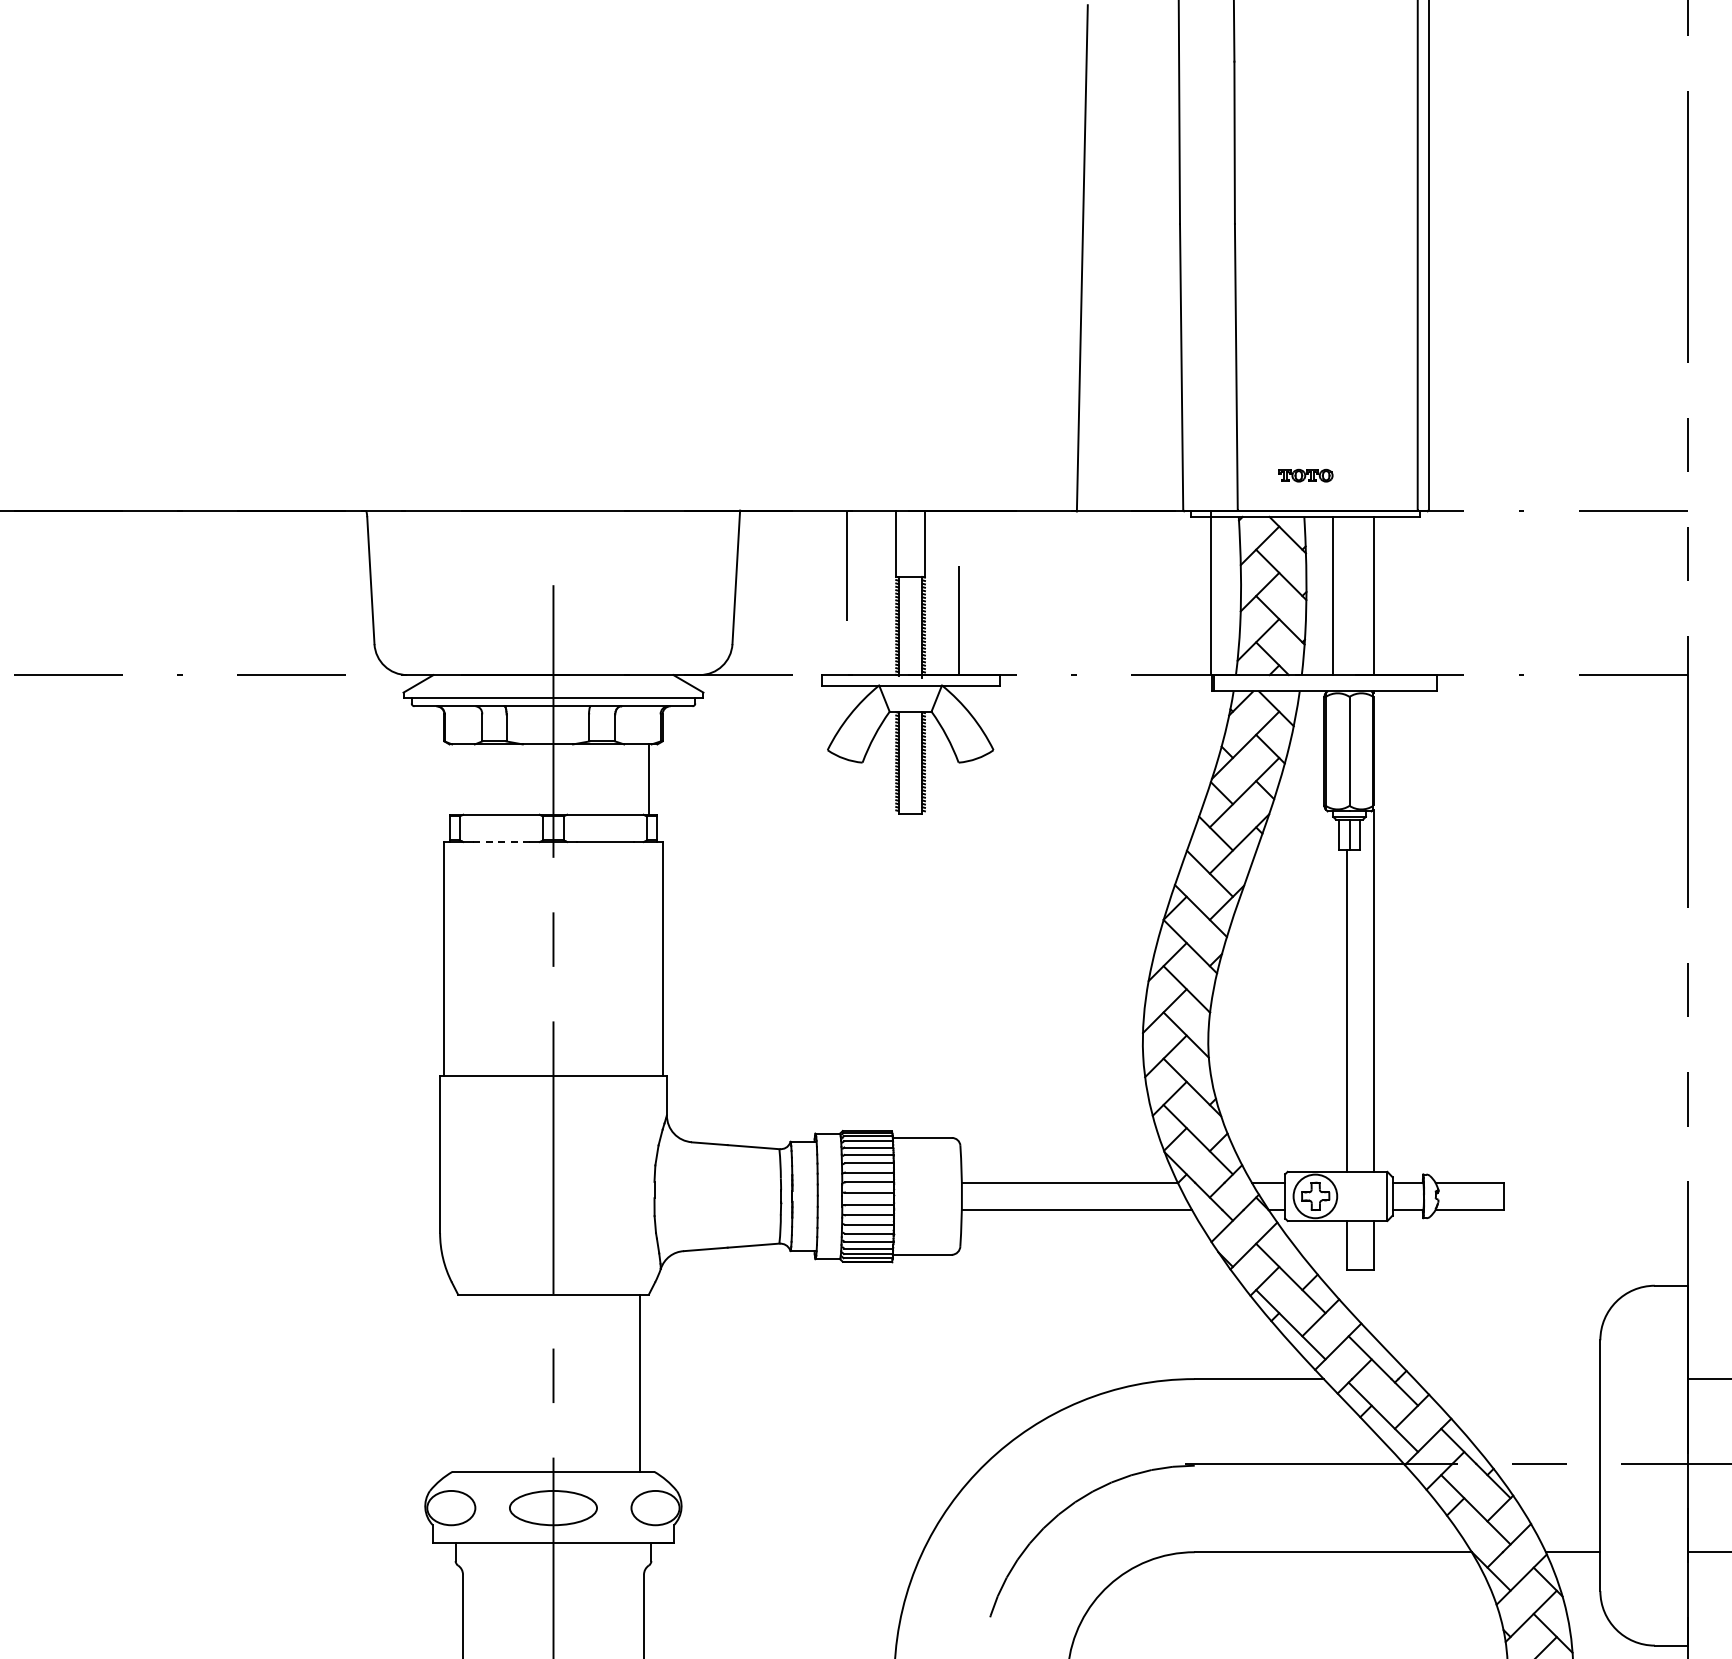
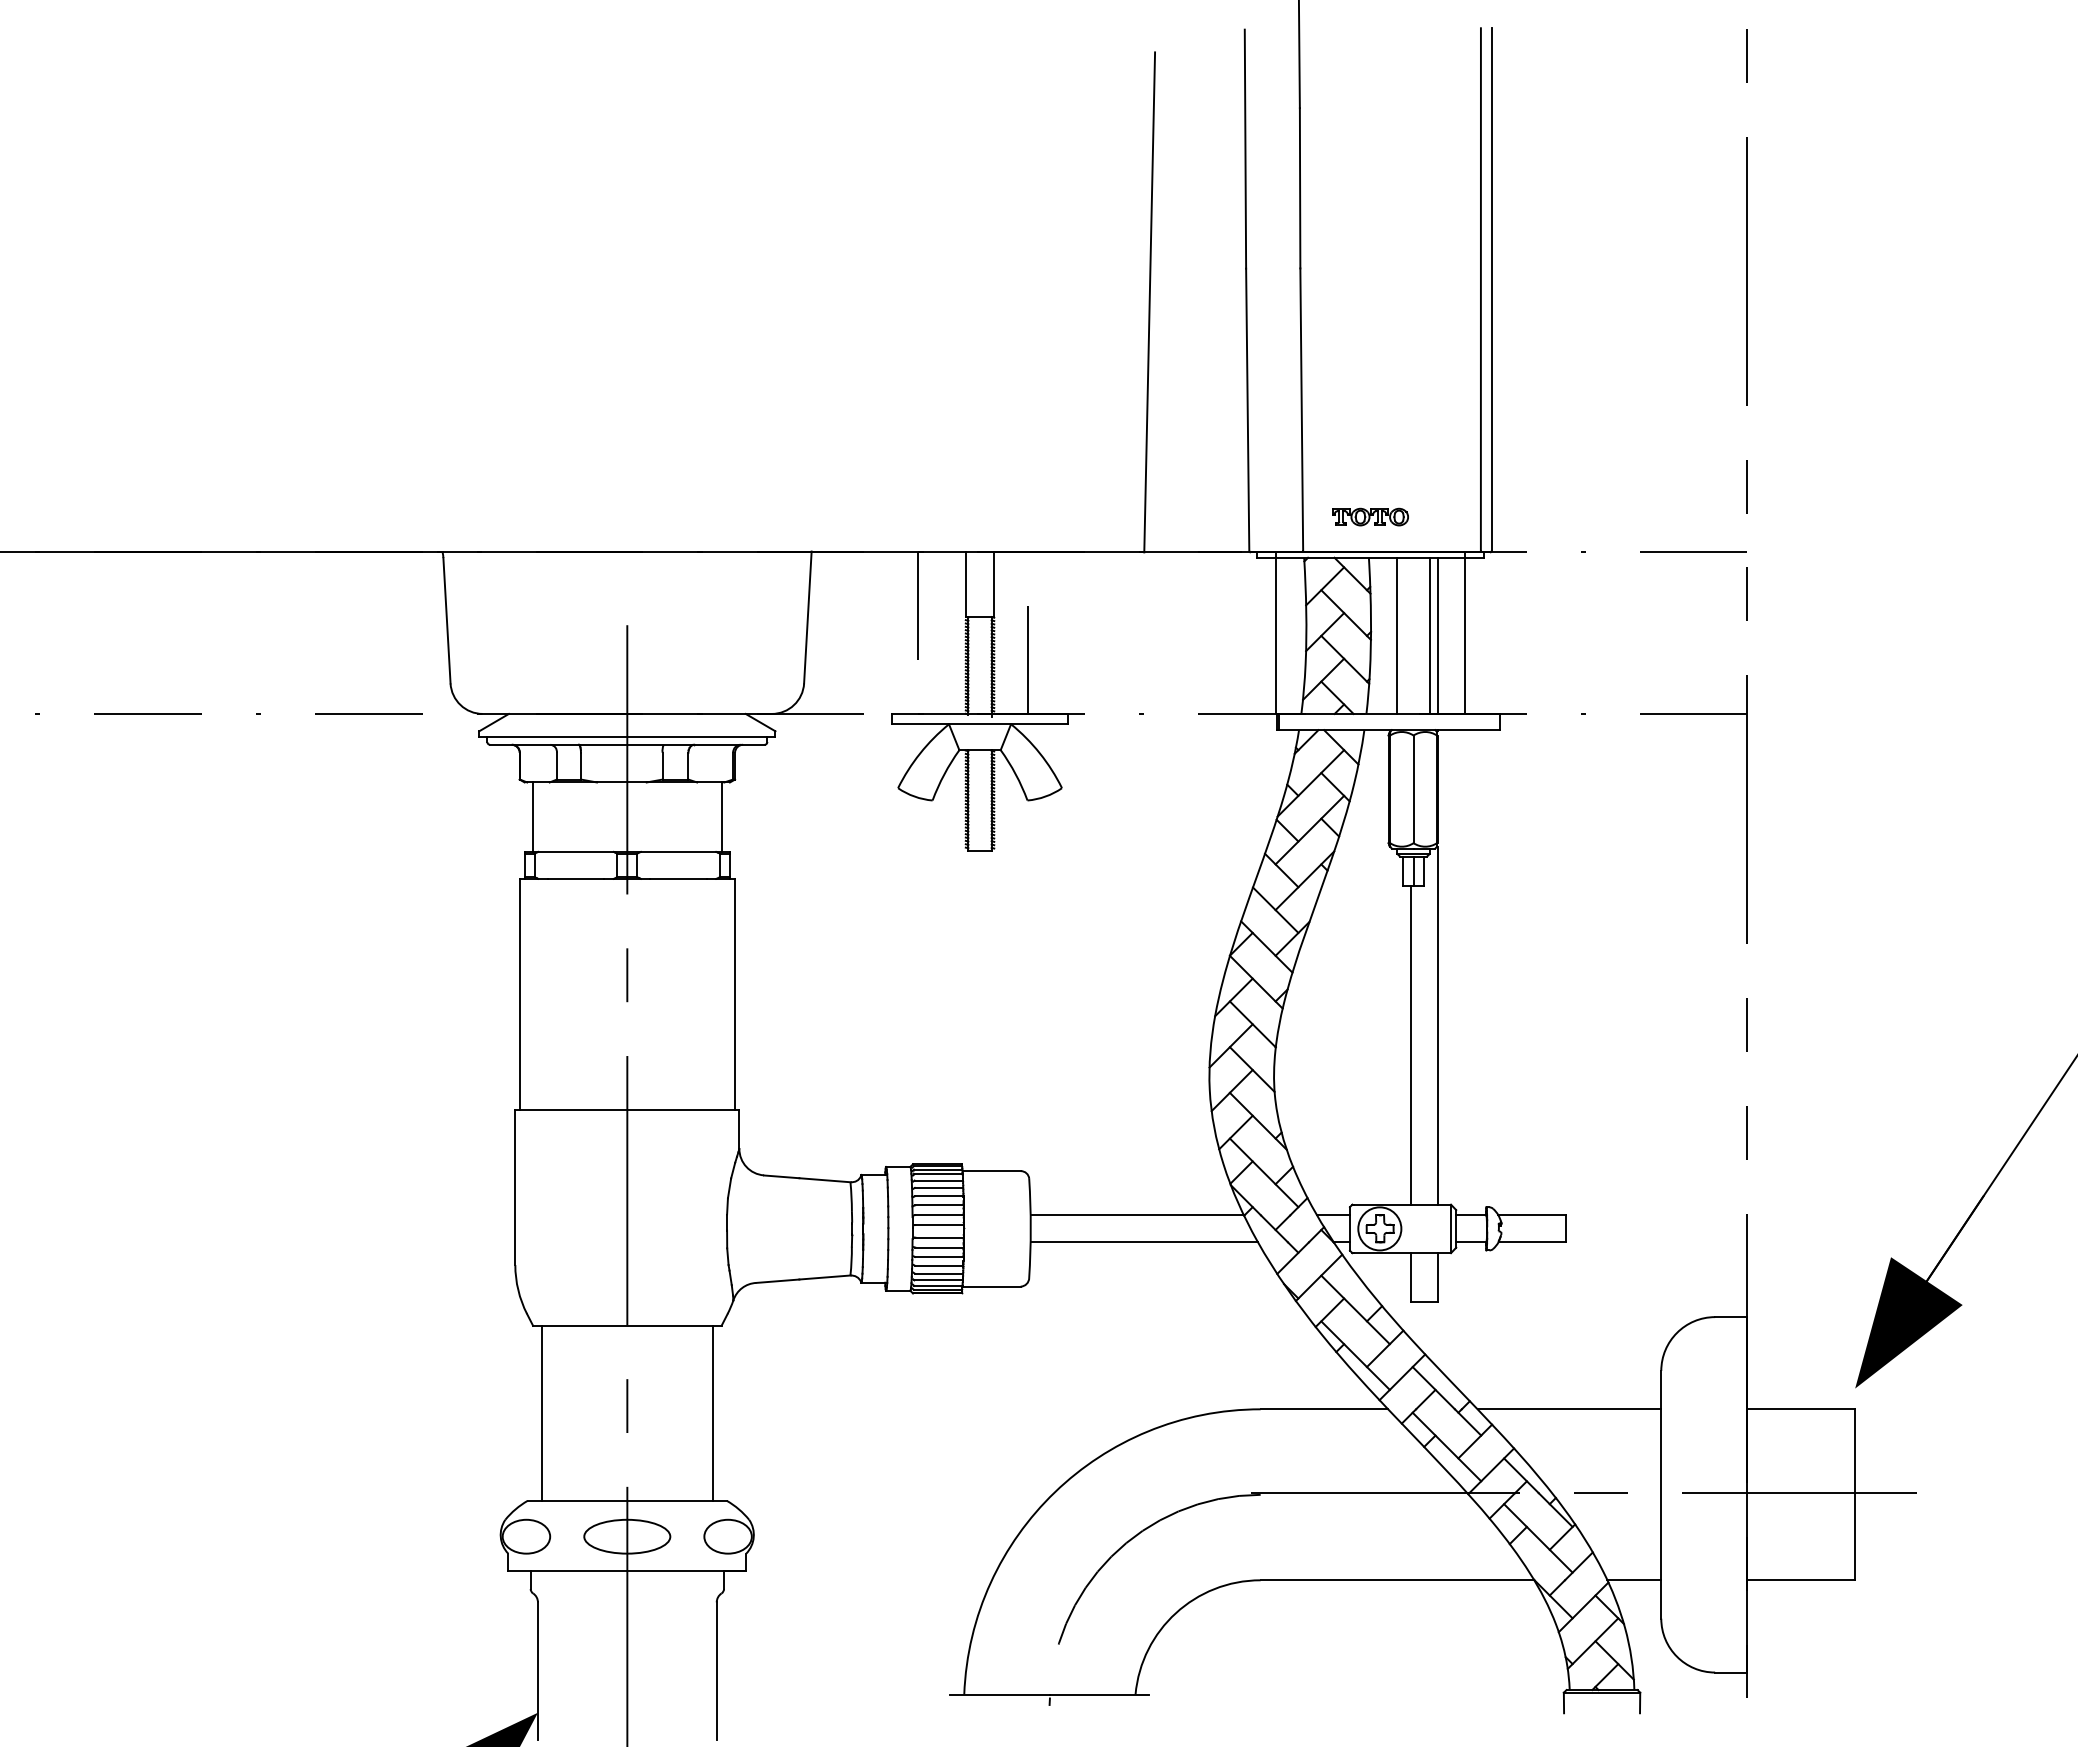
part: (1305, 475) -> (1370, 516), size x1.43
line: (1401, 592) -> (1464, 632), added
line: (1365, 595) -> (1429, 635), added
line: (458, 778) -> (533, 816), added
line: (501, 841) -> (575, 878), dashed -> solid
line: (1507, 1379) -> (1569, 1409), added
line: (466, 1382) -> (541, 1412), added

